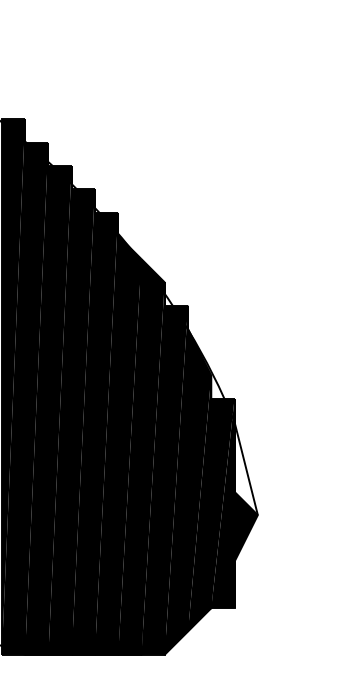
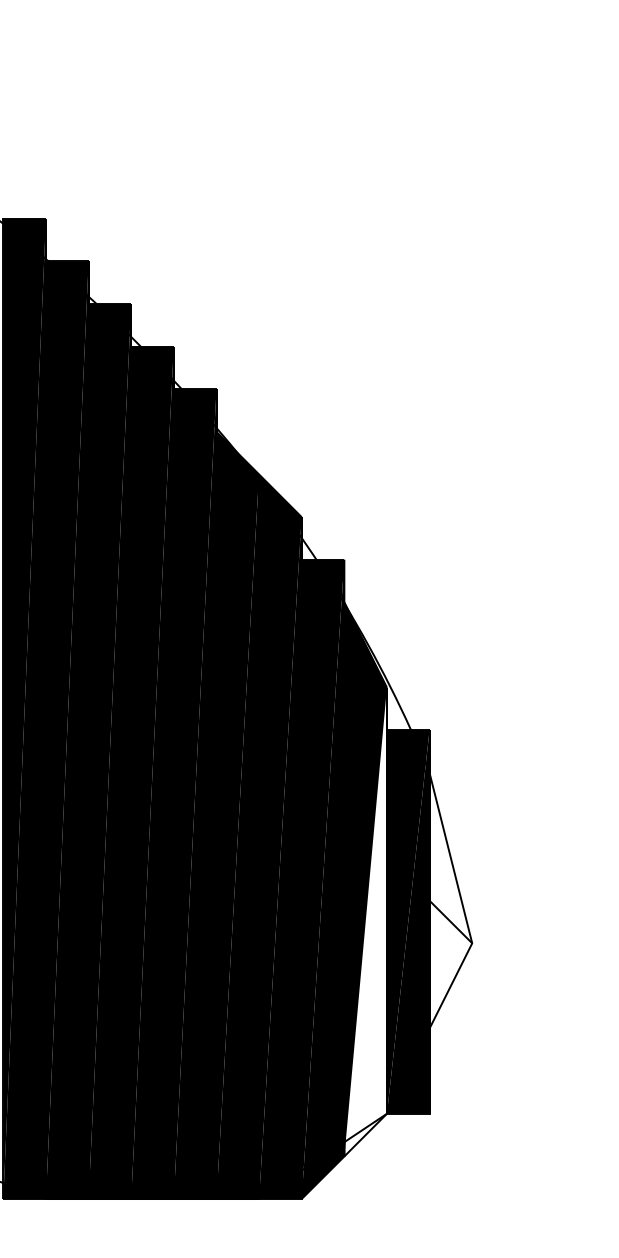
fill: (199, 503) -> (365, 922), removed
fill: (245, 526) -> (449, 964), removed

